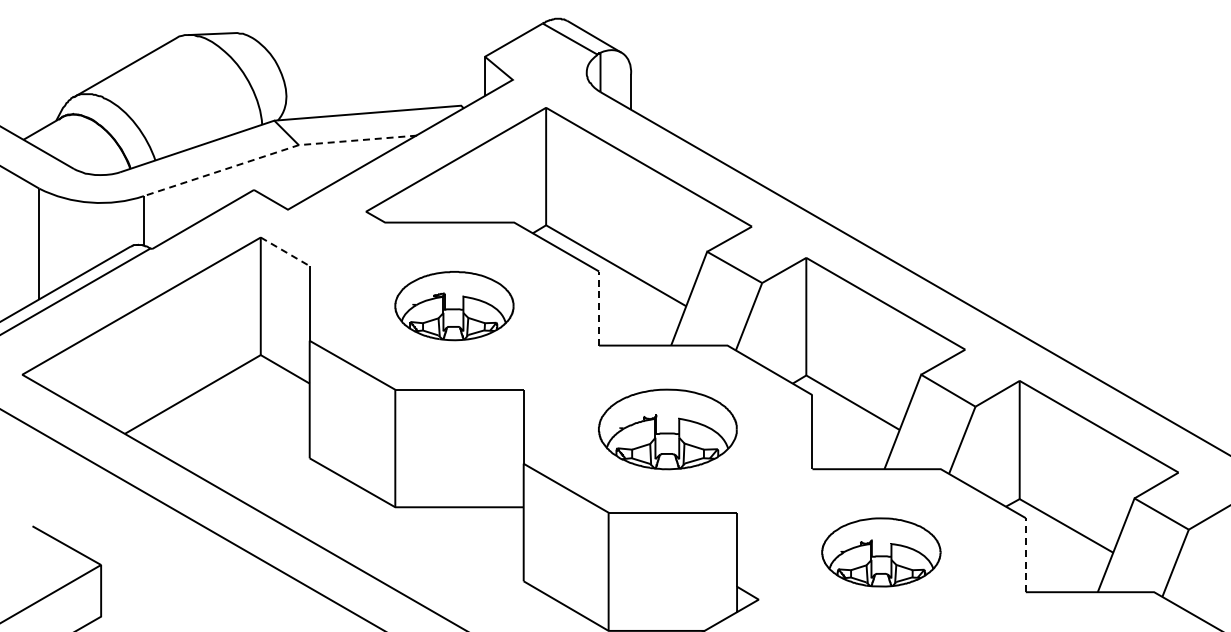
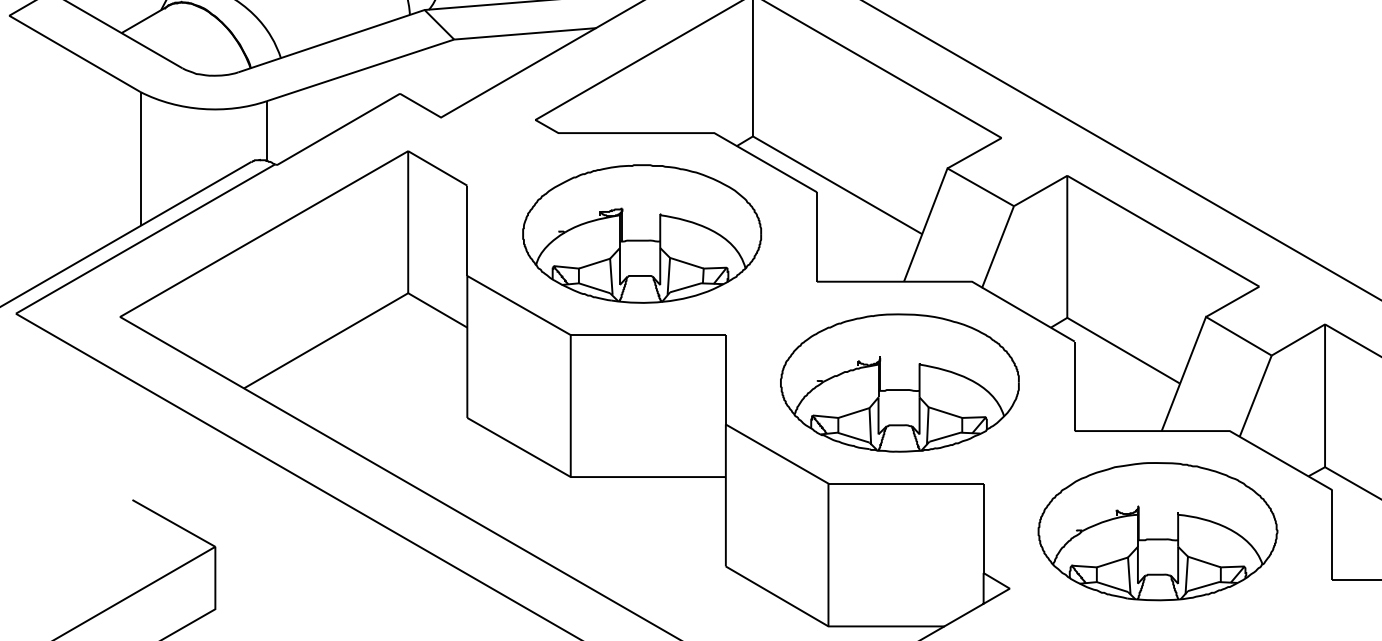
line: (278, 151) -> (429, 47), dashed -> solid
line: (285, 252) -> (438, 169), dashed -> solid
part: (454, 305) -> (642, 233), size x1.67
line: (599, 308) -> (817, 236), dashed -> solid
part: (667, 429) -> (899, 383), size x1.43
part: (881, 552) -> (1158, 531), size x1.67
line: (1025, 554) -> (1332, 534), dashed -> solid

